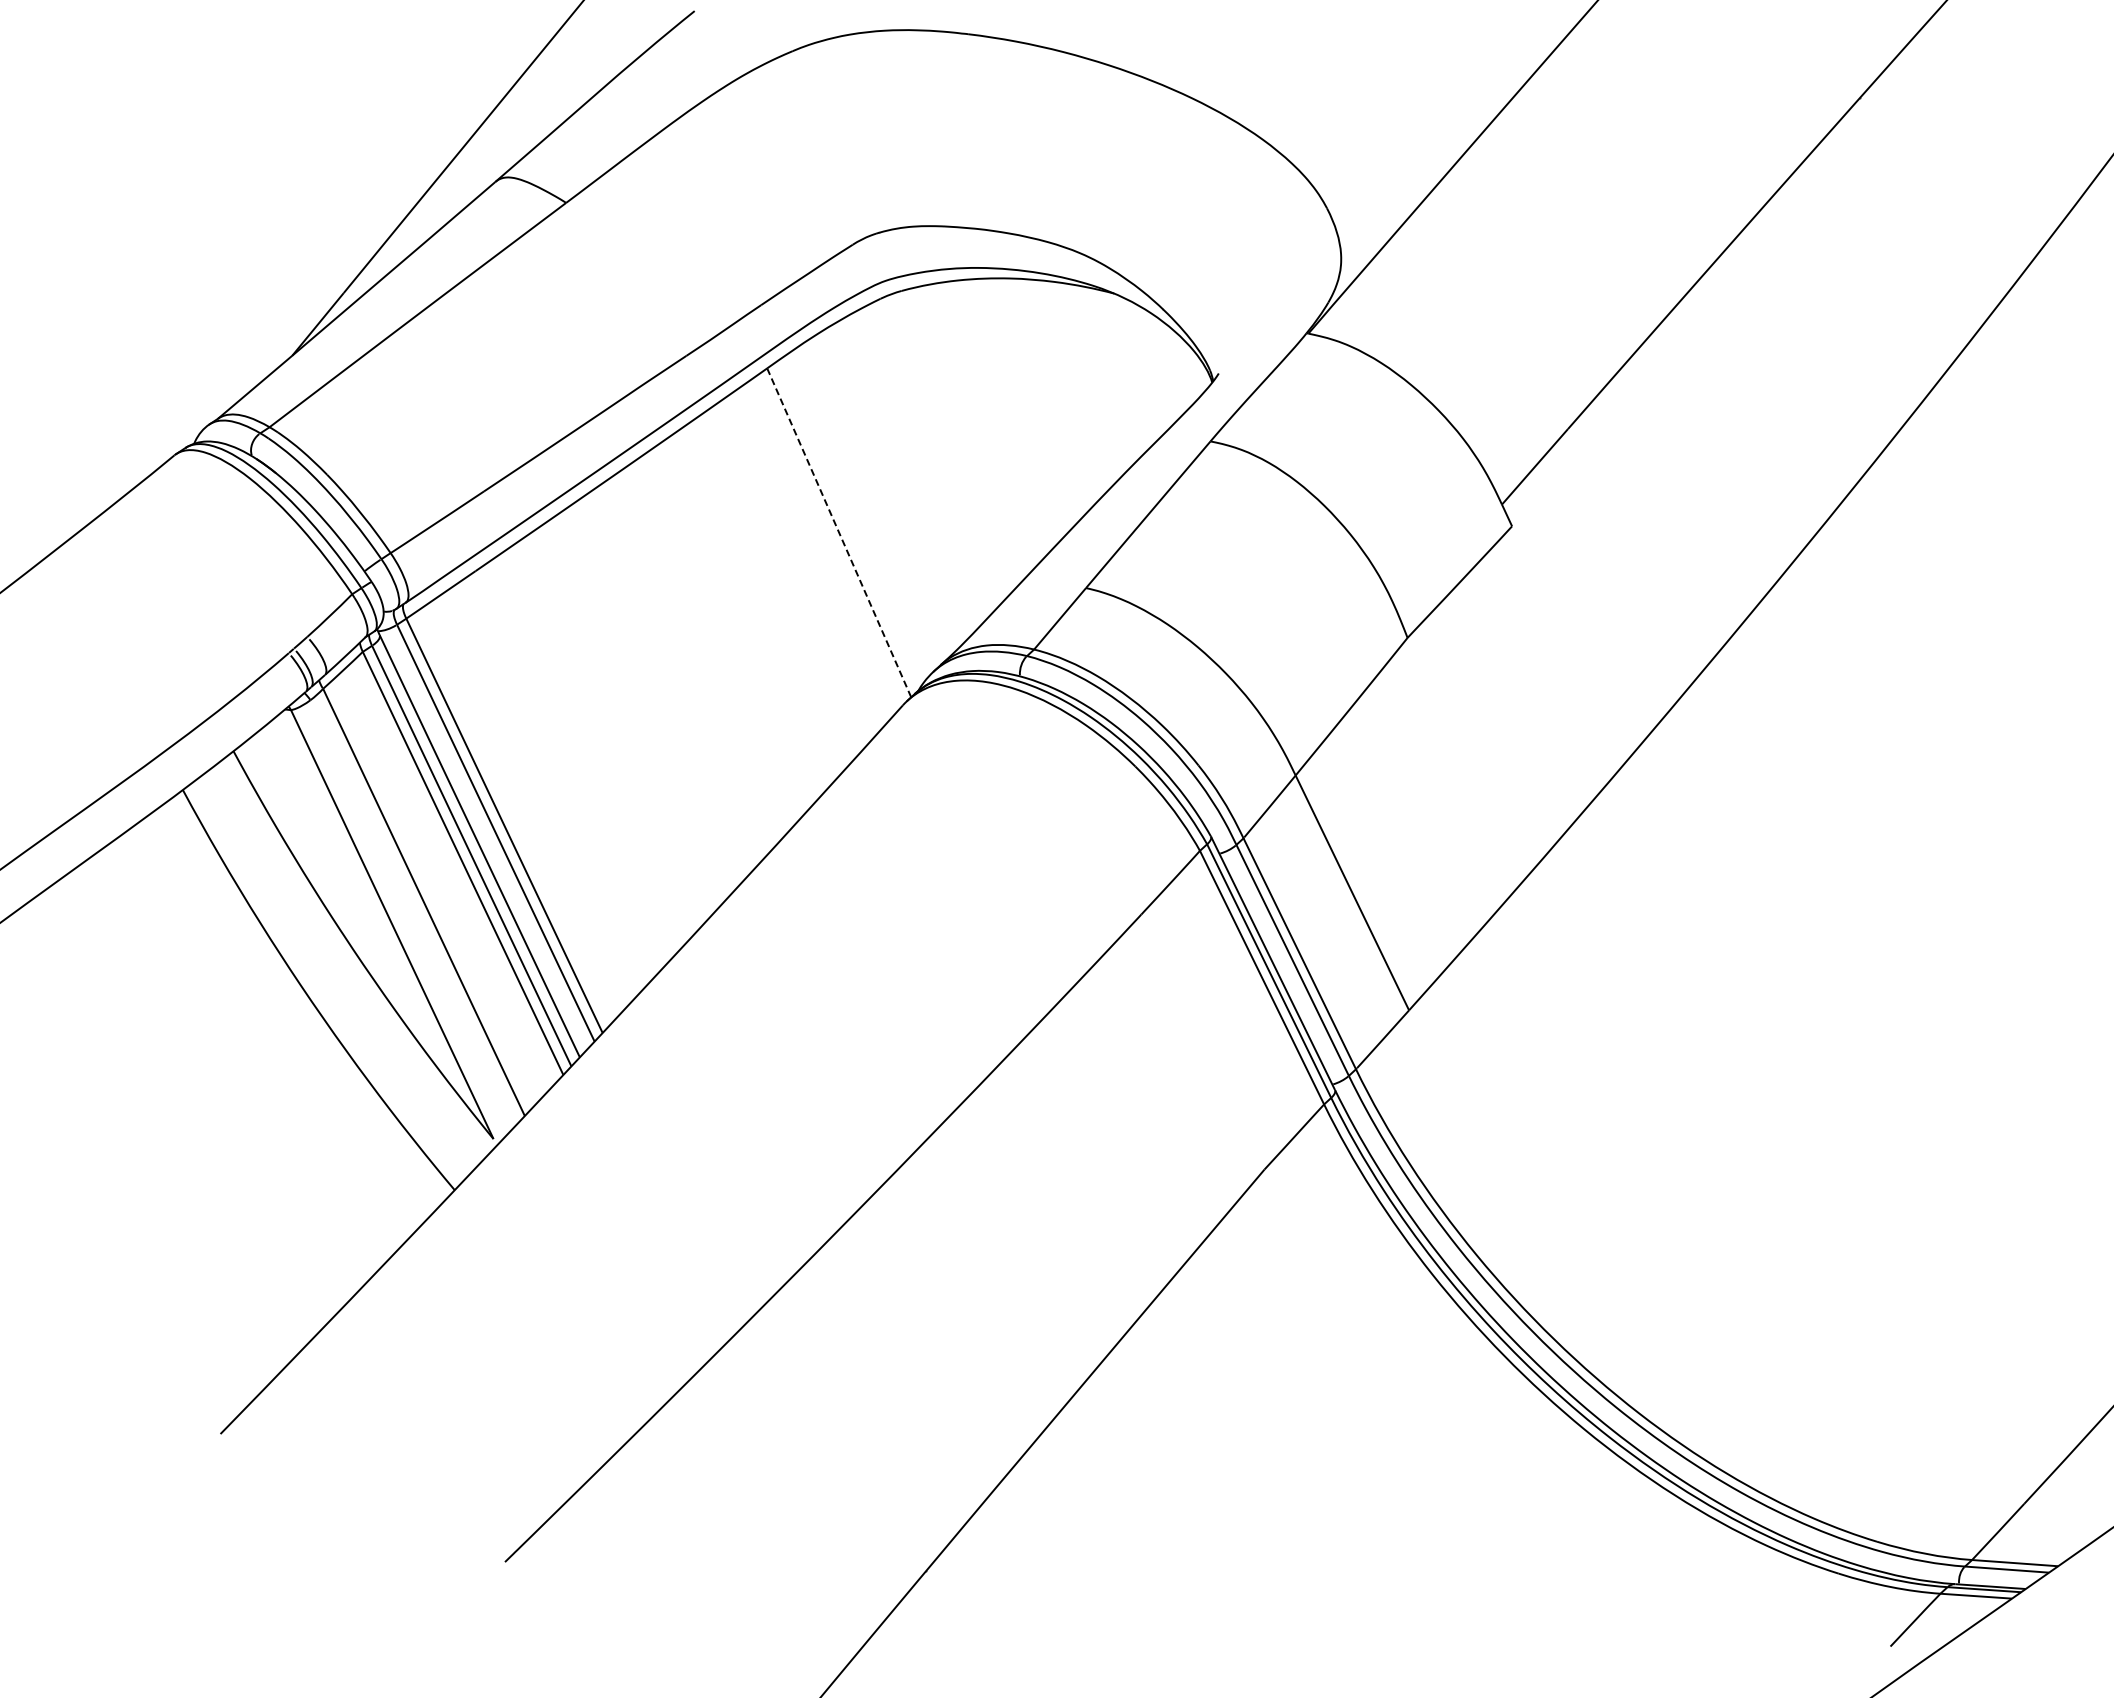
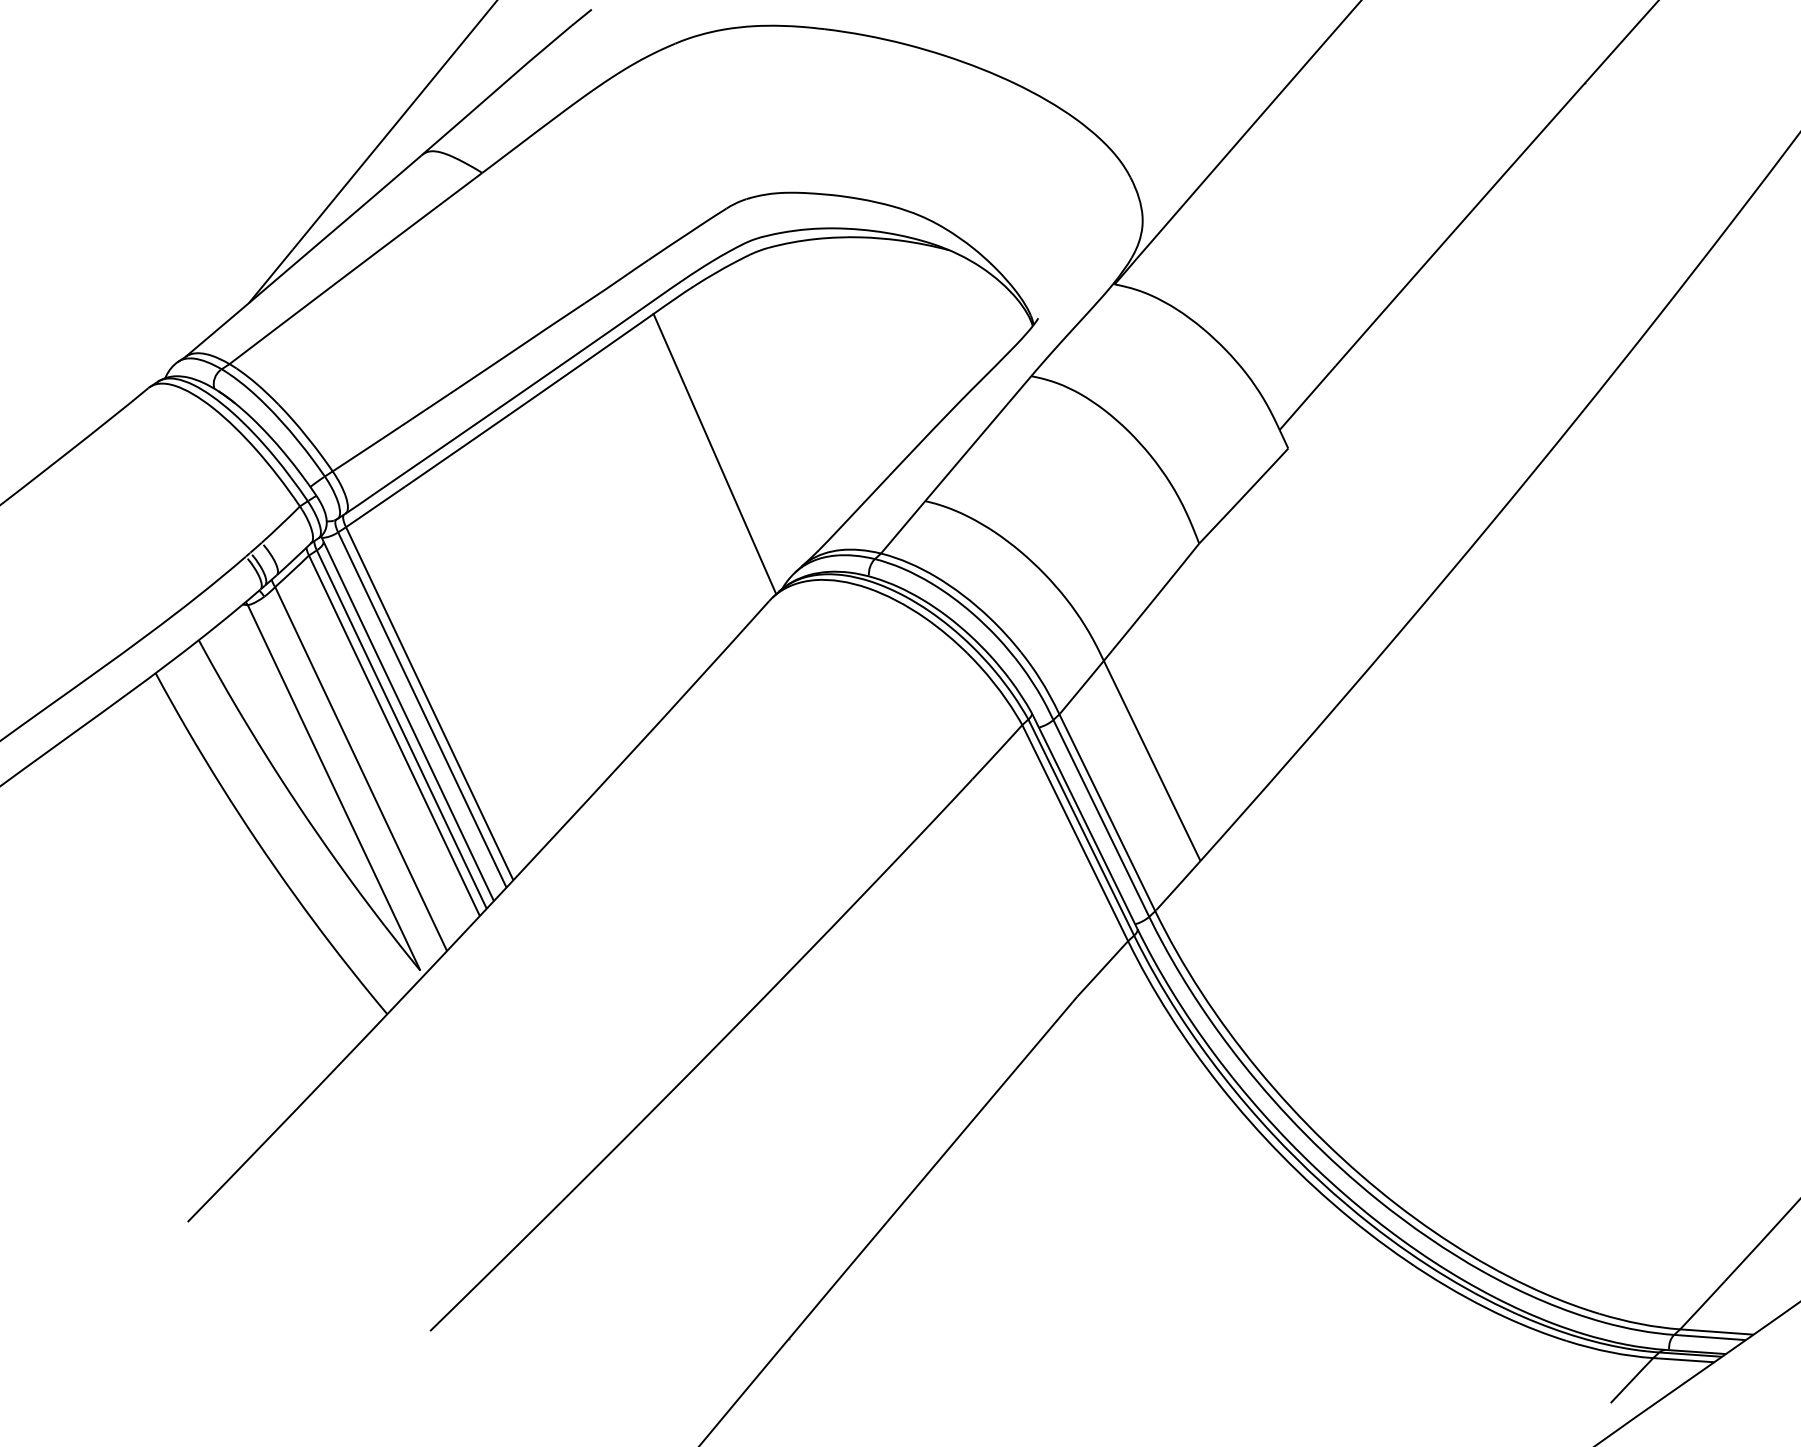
line: (839, 532) -> (715, 453), dashed -> solid

